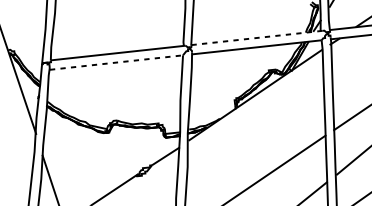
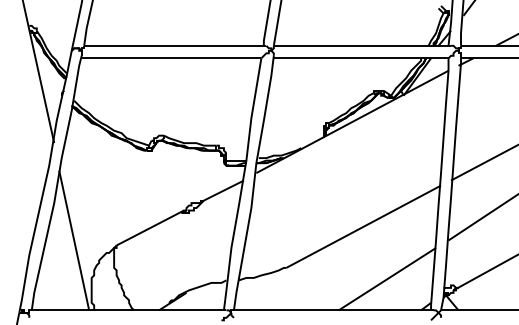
line: (256, 37) -> (362, 45), dashed -> solid
line: (116, 62) -> (171, 58), dashed -> solid

